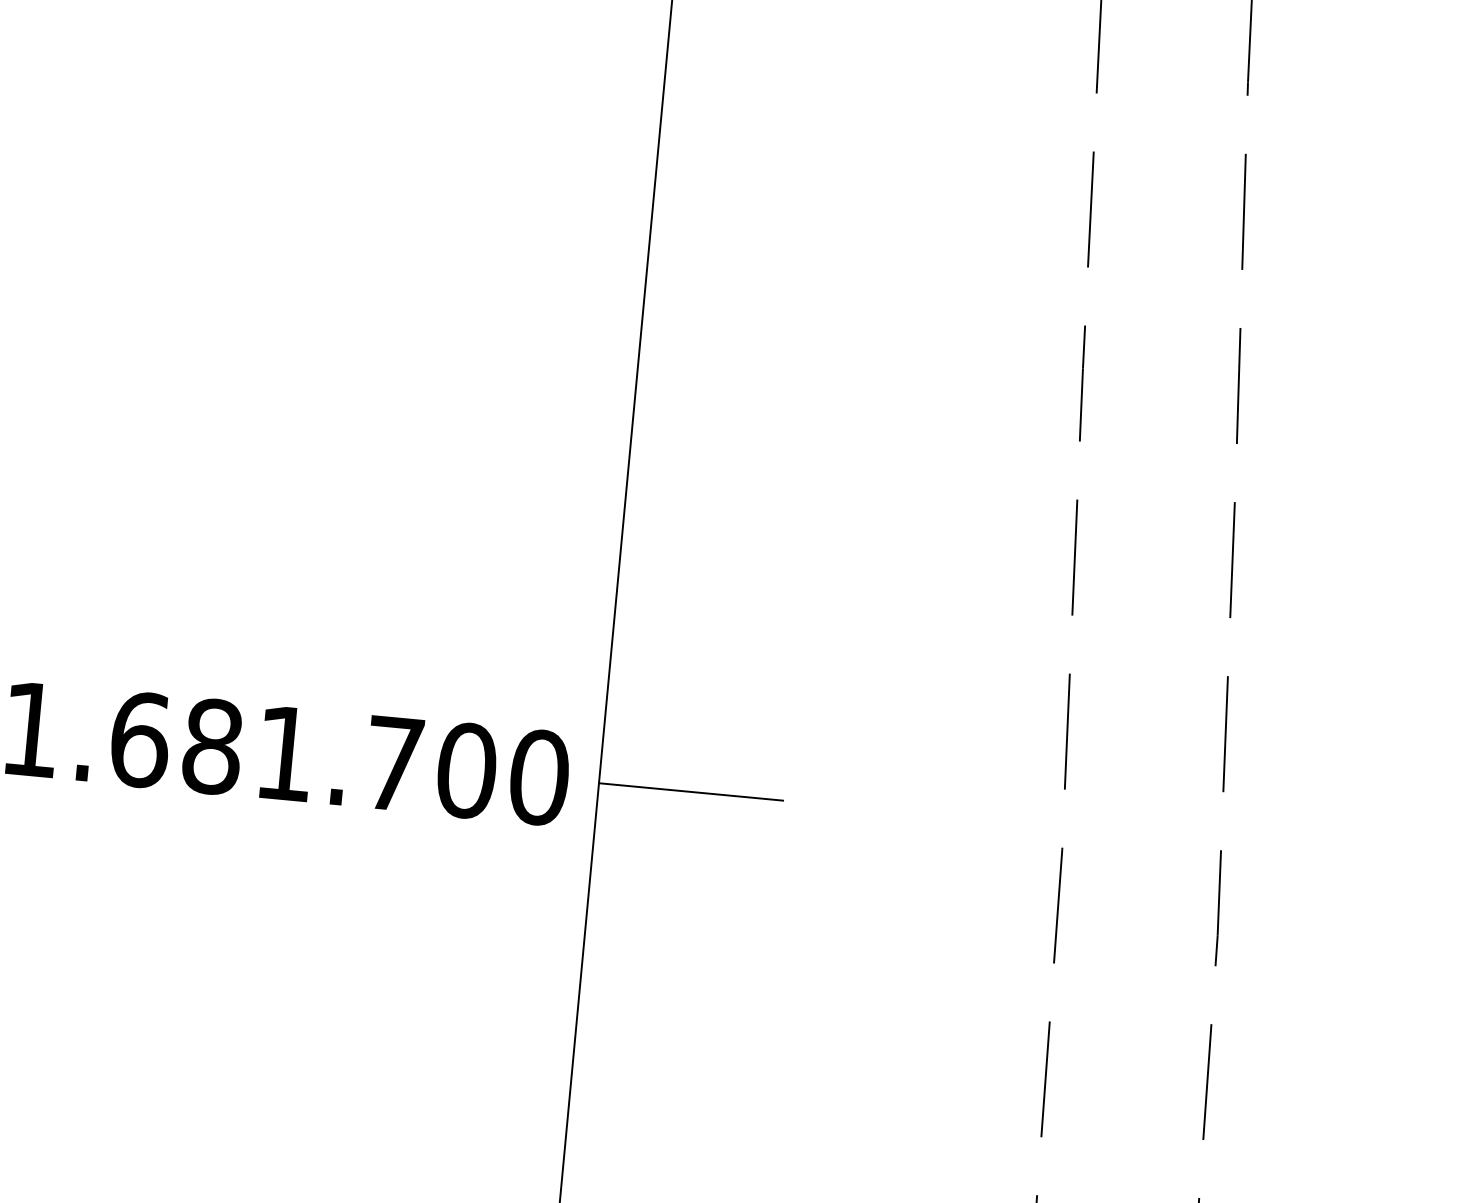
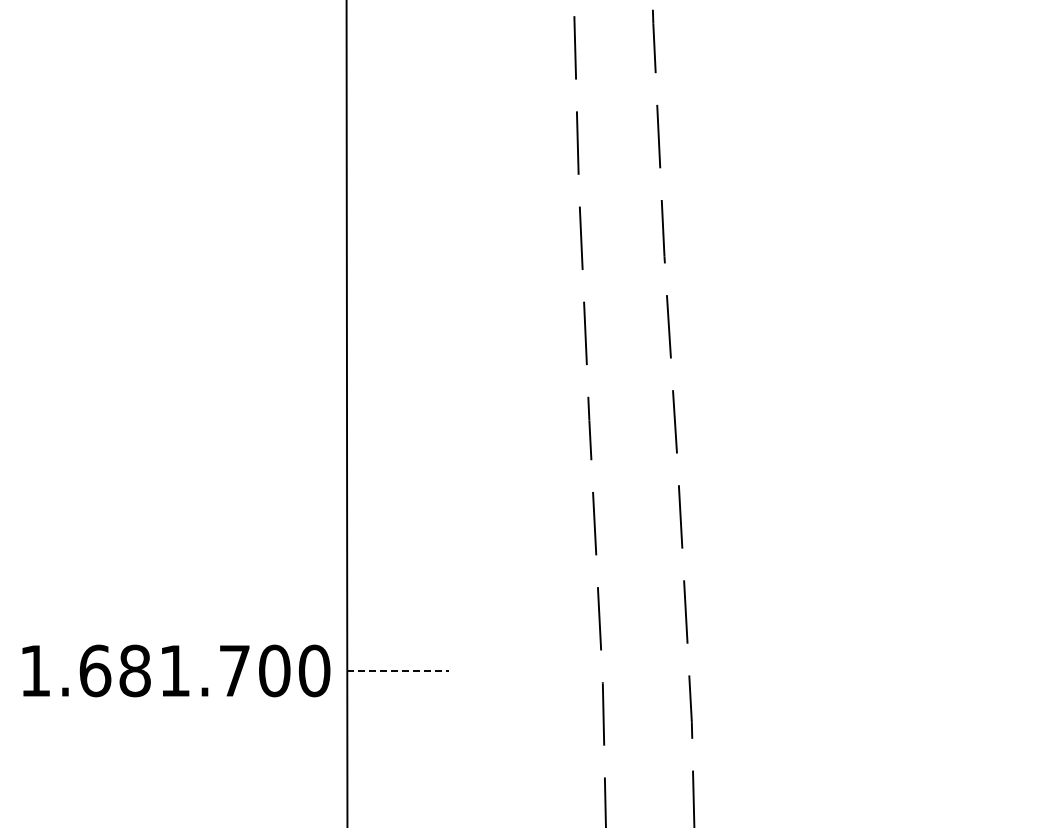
line: (692, 791) -> (398, 670), solid -> dashed

